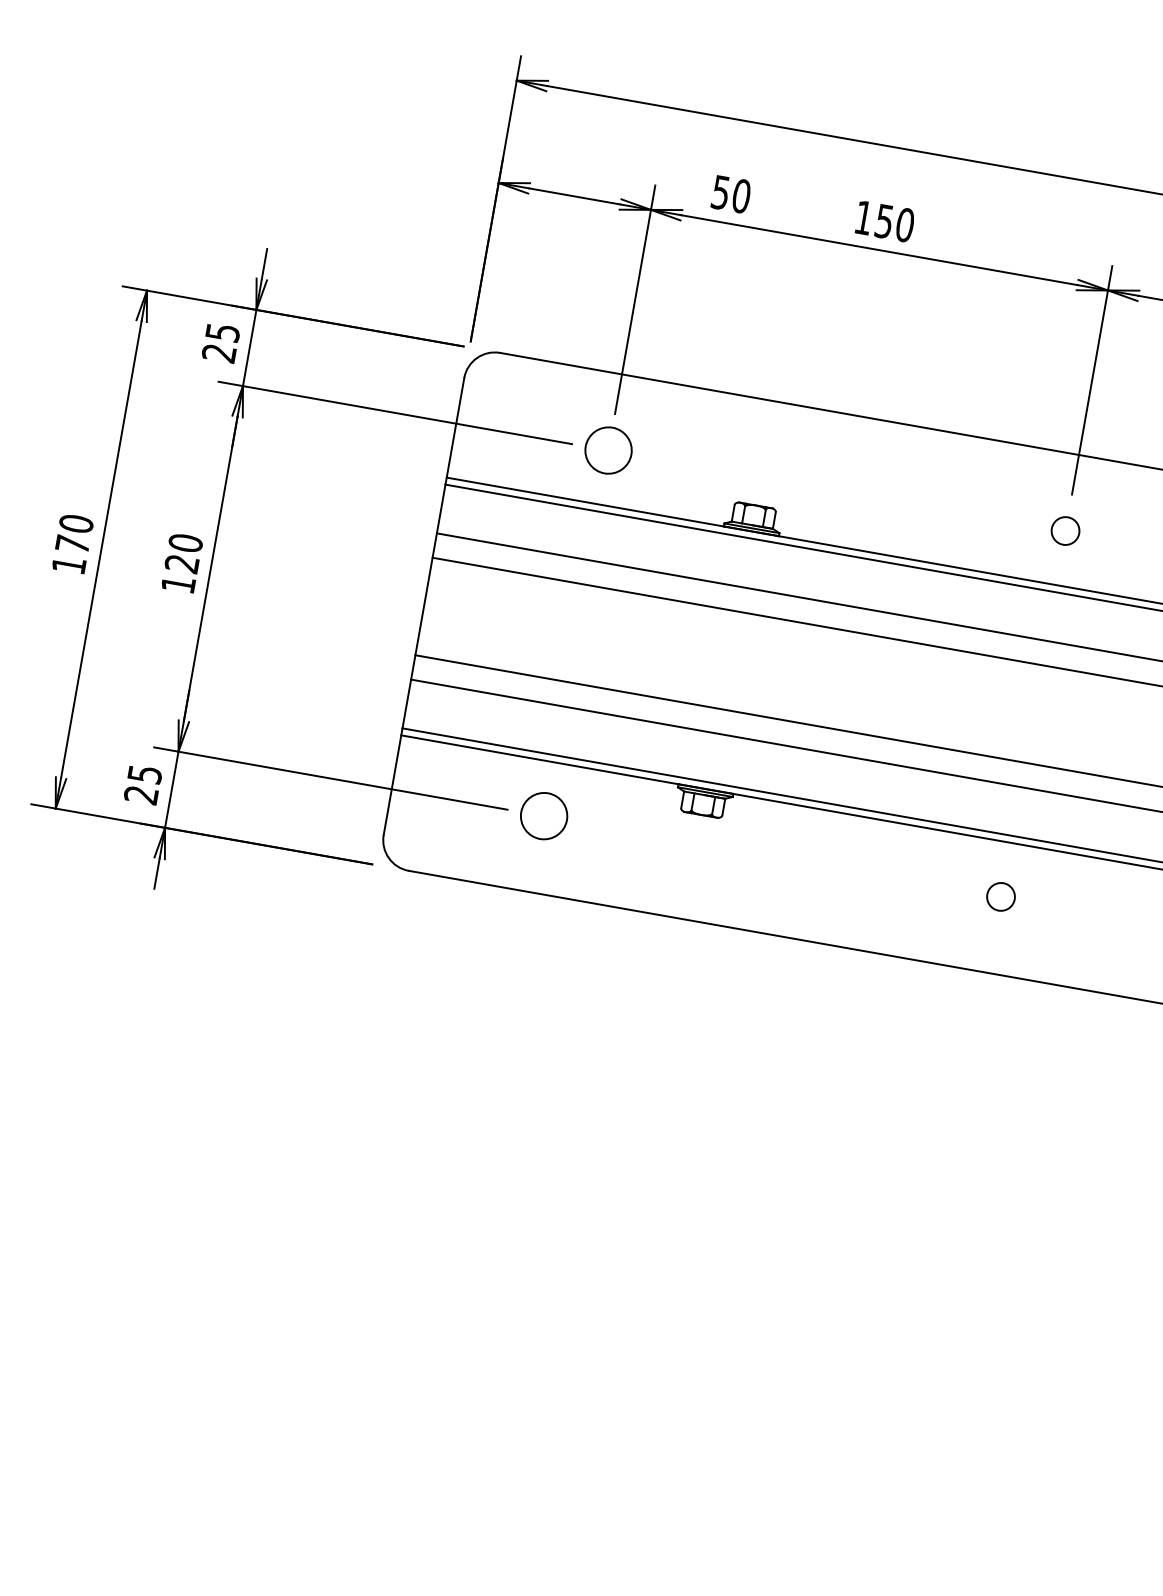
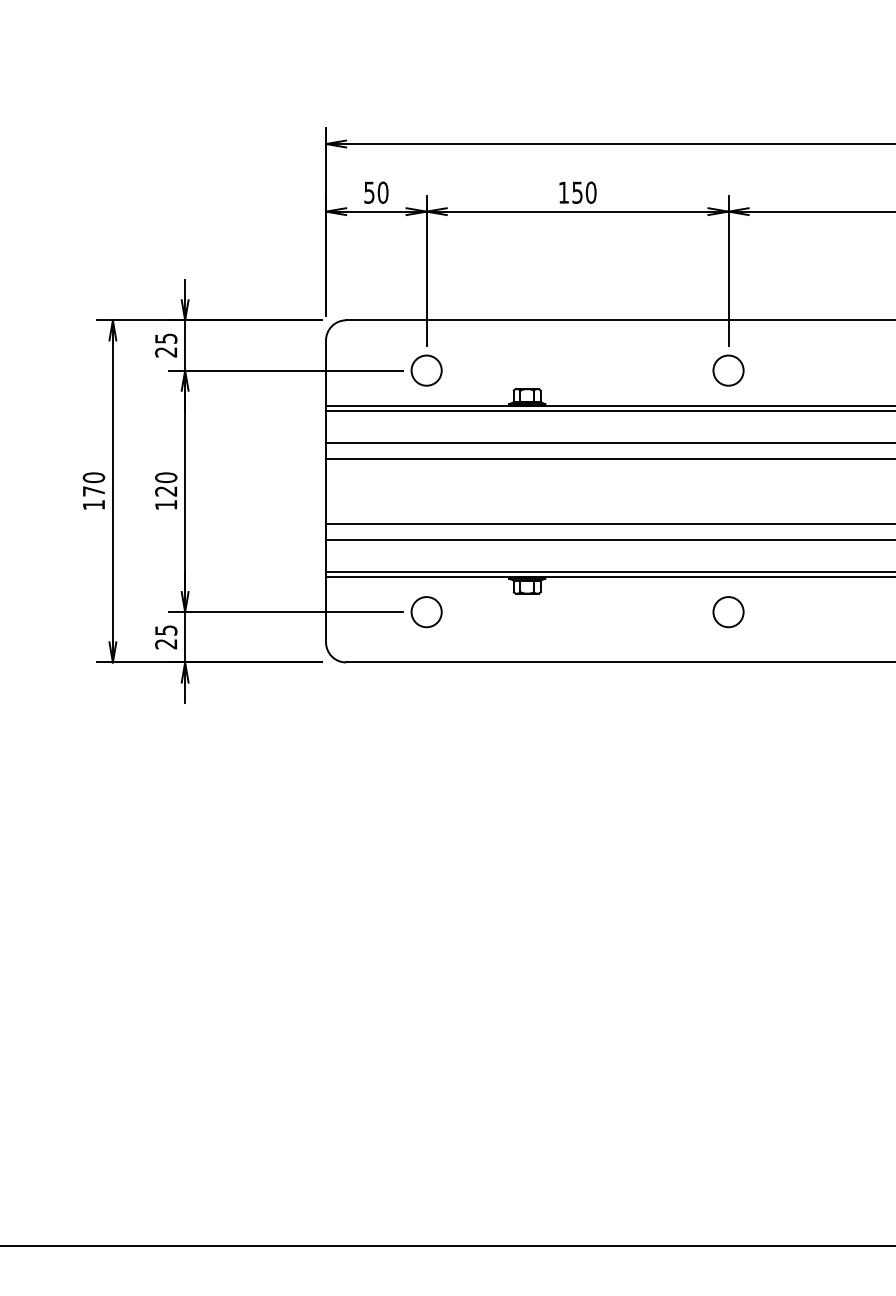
text: (731, 194) -> (376, 192), moved
circle: (1065, 530) -> (728, 370), size x1.67
circle: (1000, 897) -> (728, 612), size x1.67

